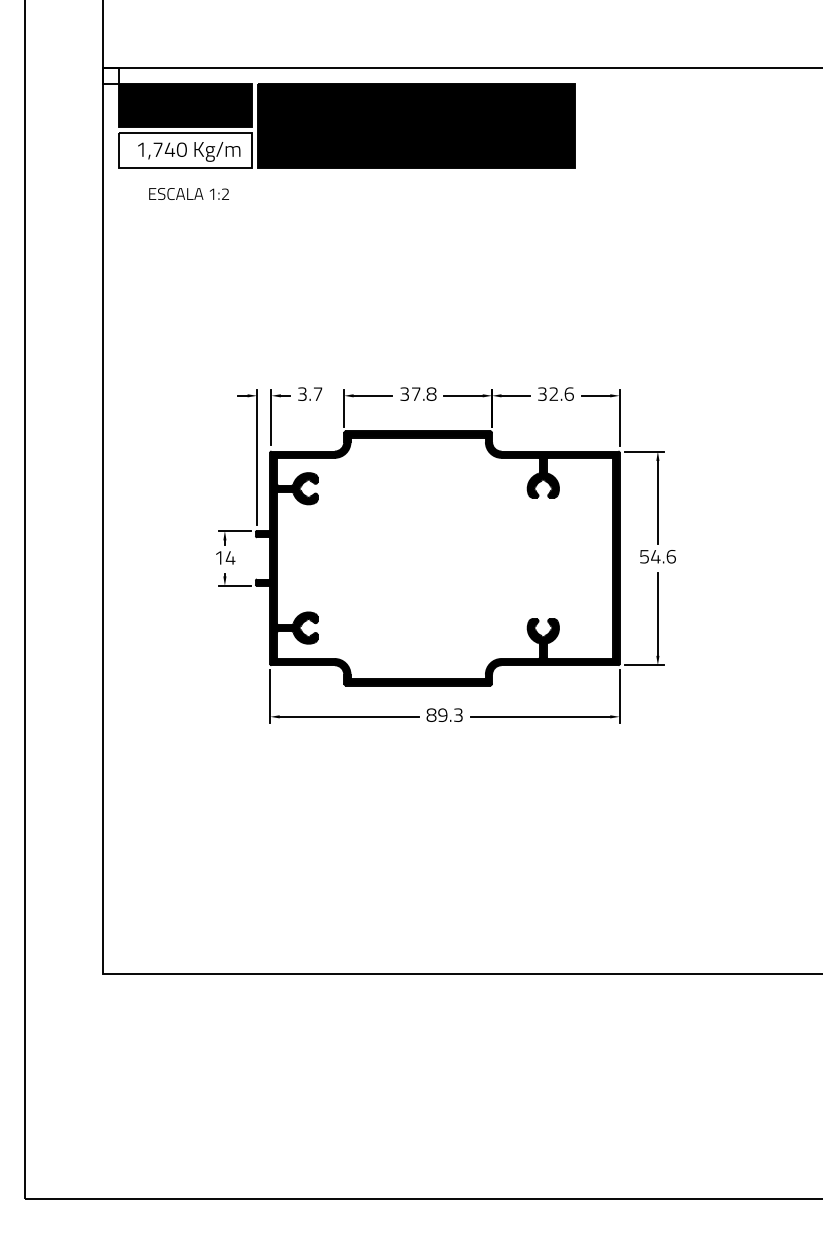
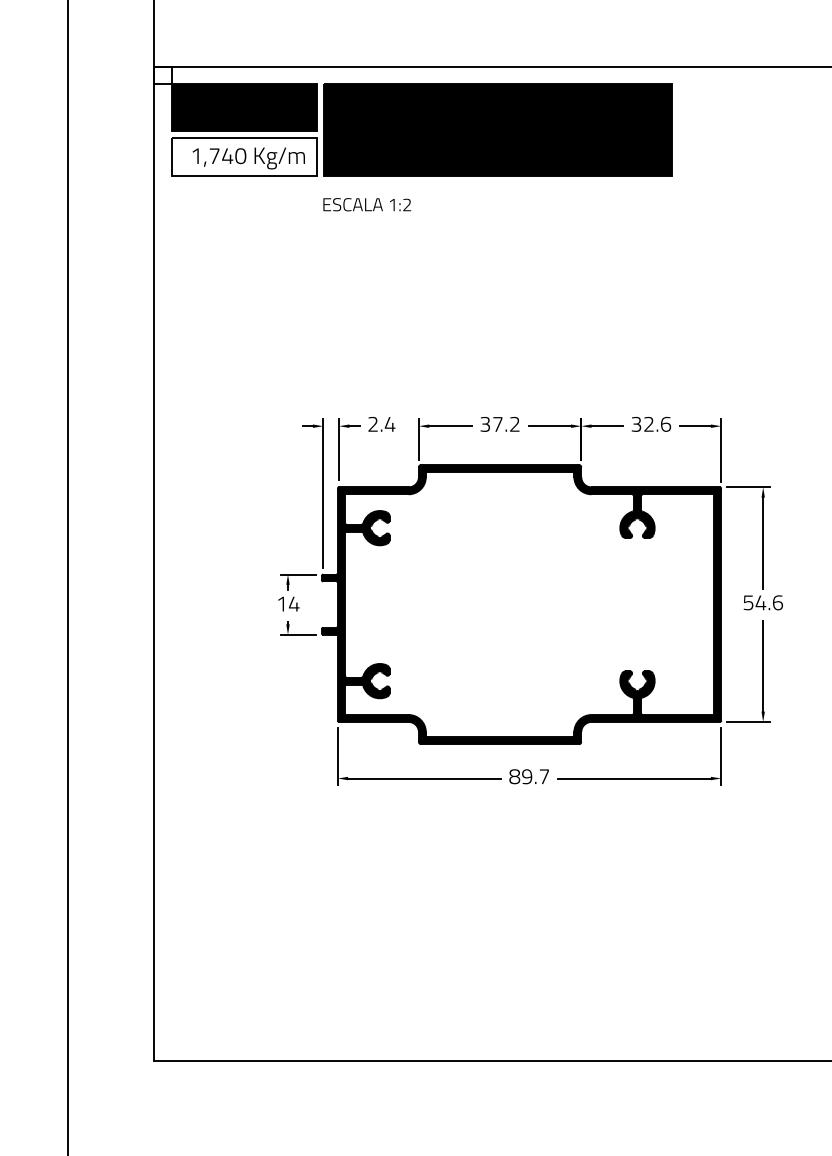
text: (188, 193) -> (366, 204), moved
text: (310, 393) -> (381, 423), 3.7 -> 2.4
text: (431, 393) -> (514, 423), 37.8 -> 37.2
text: (458, 714) -> (544, 775), 89.3 -> 89.7

